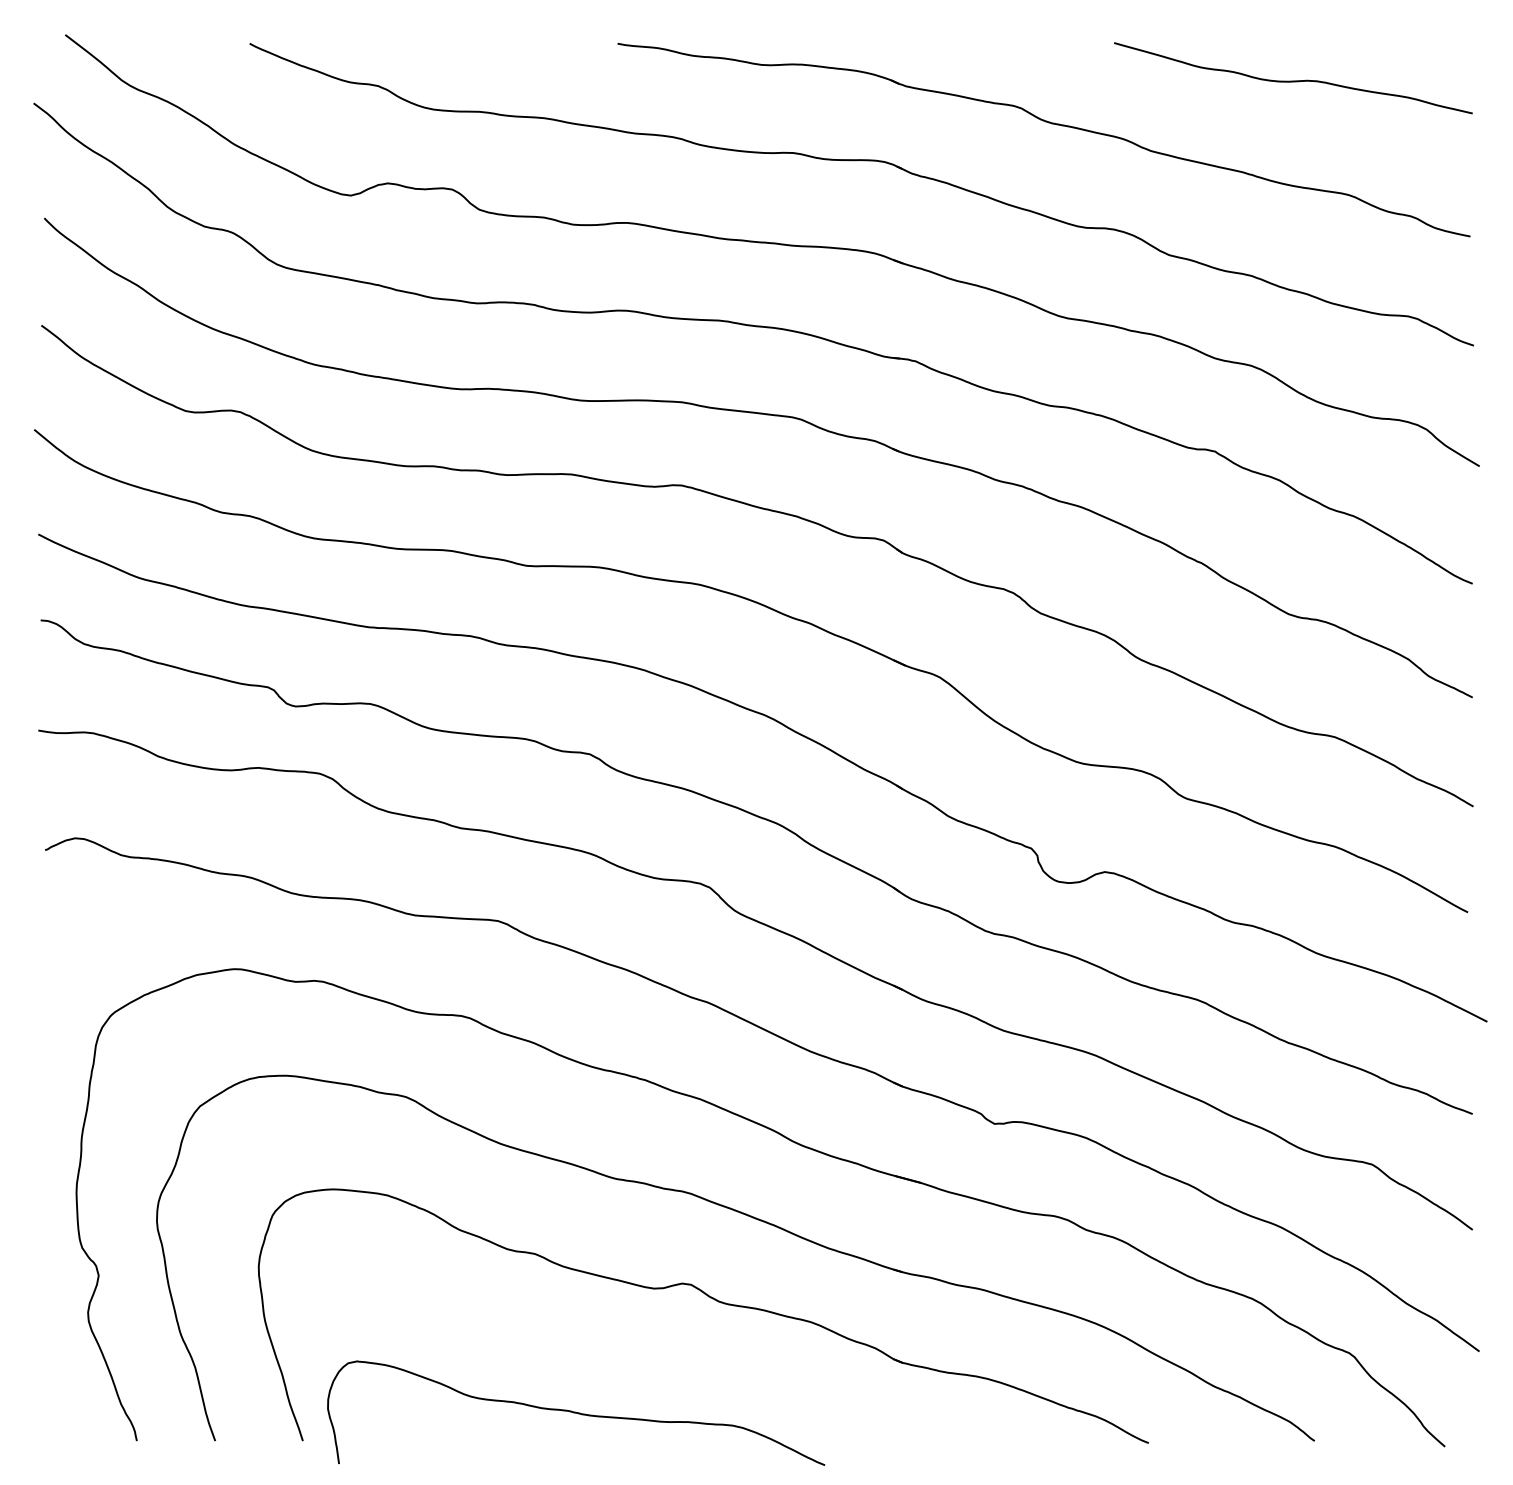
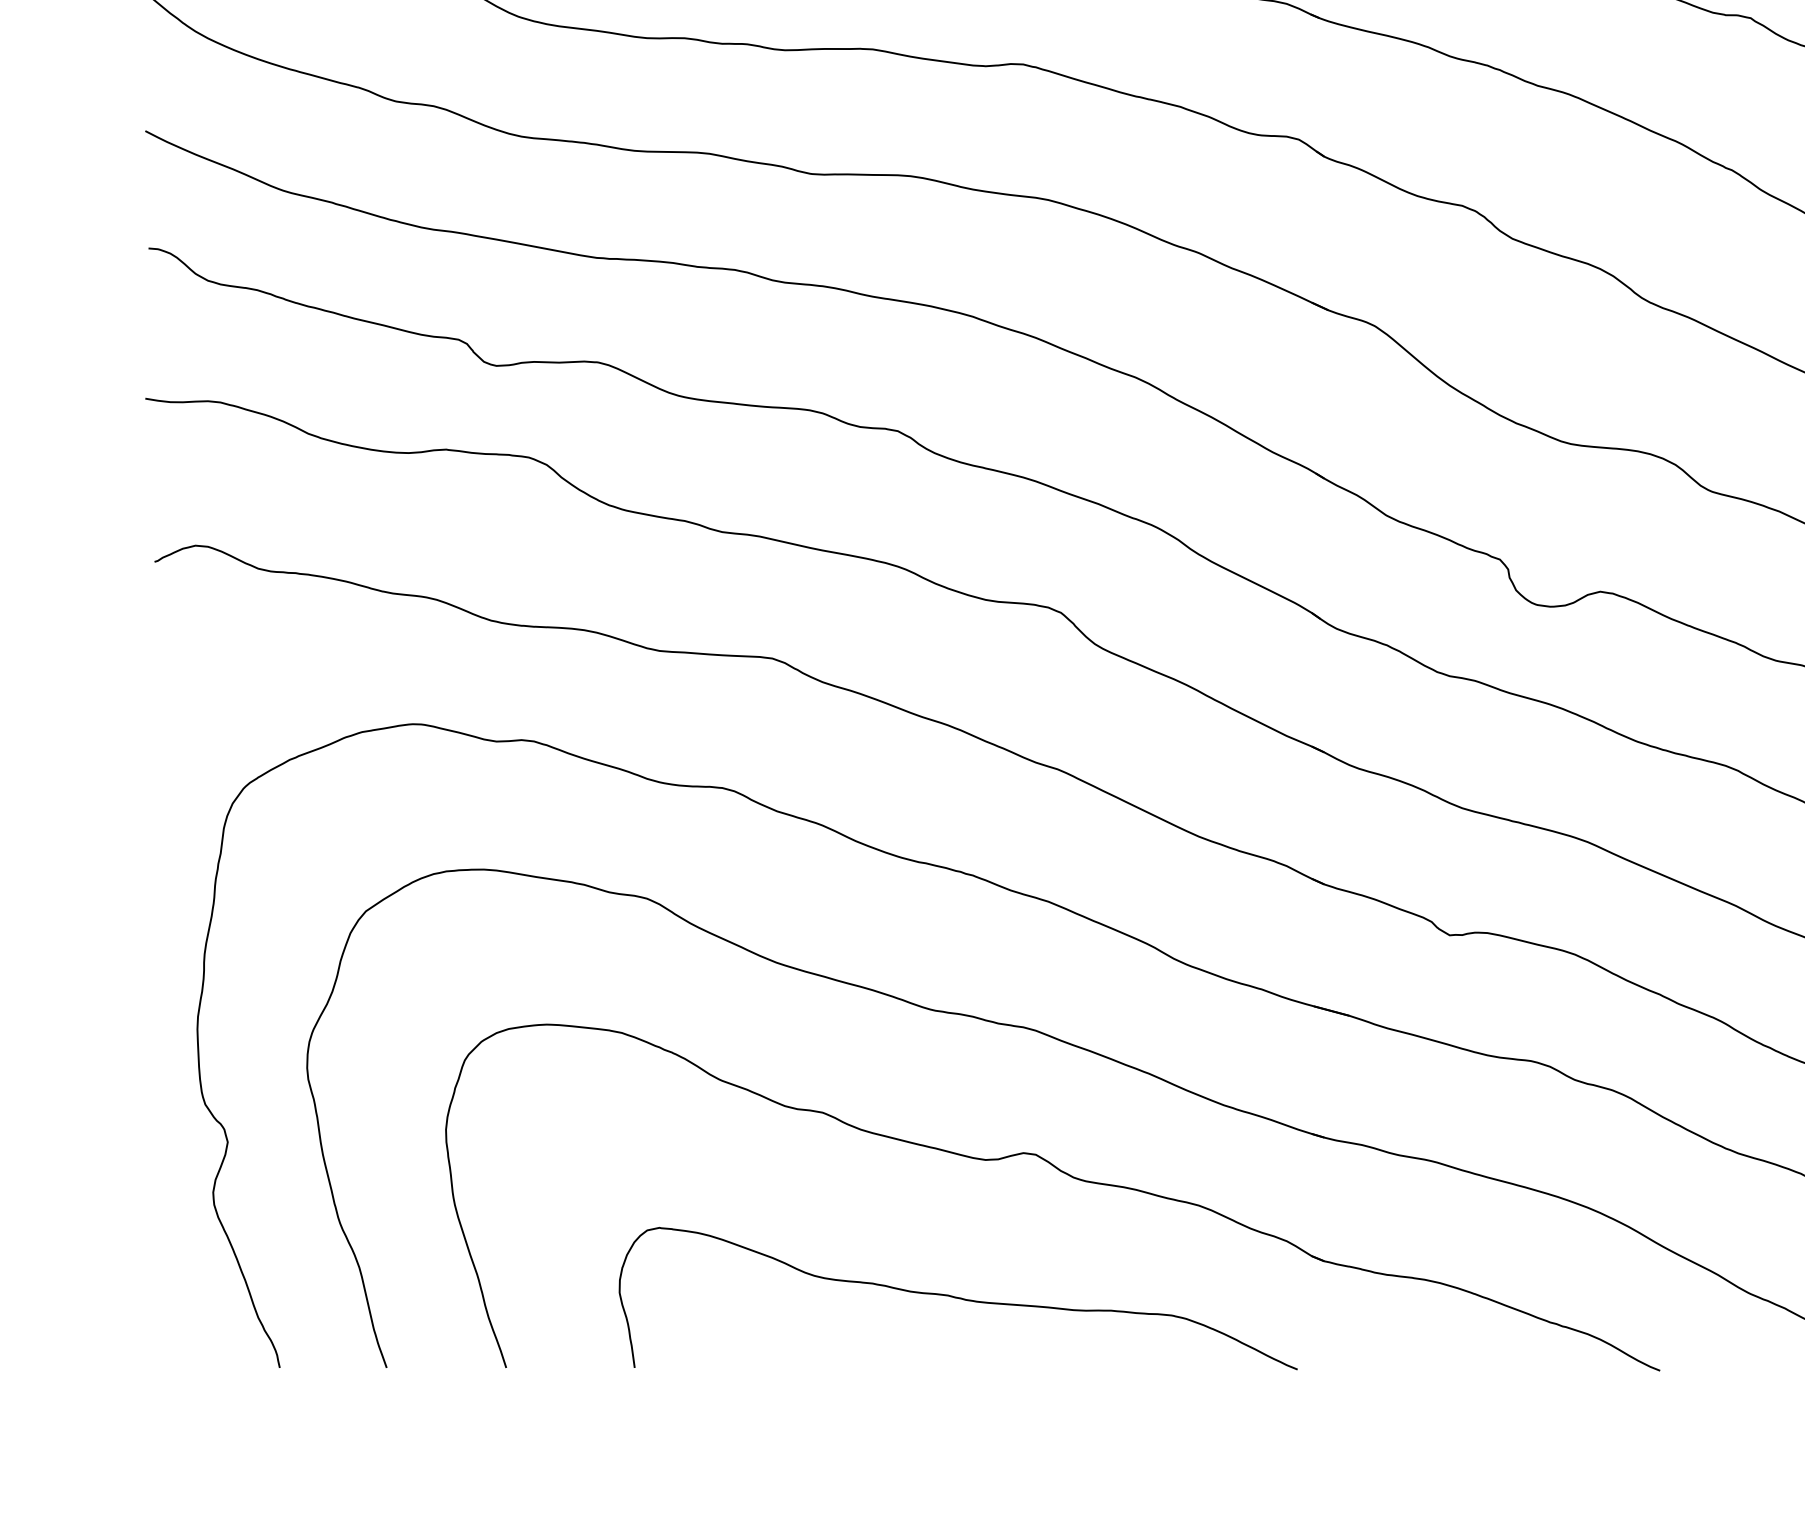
curve: (576, 1412) -> (958, 1297), moved

